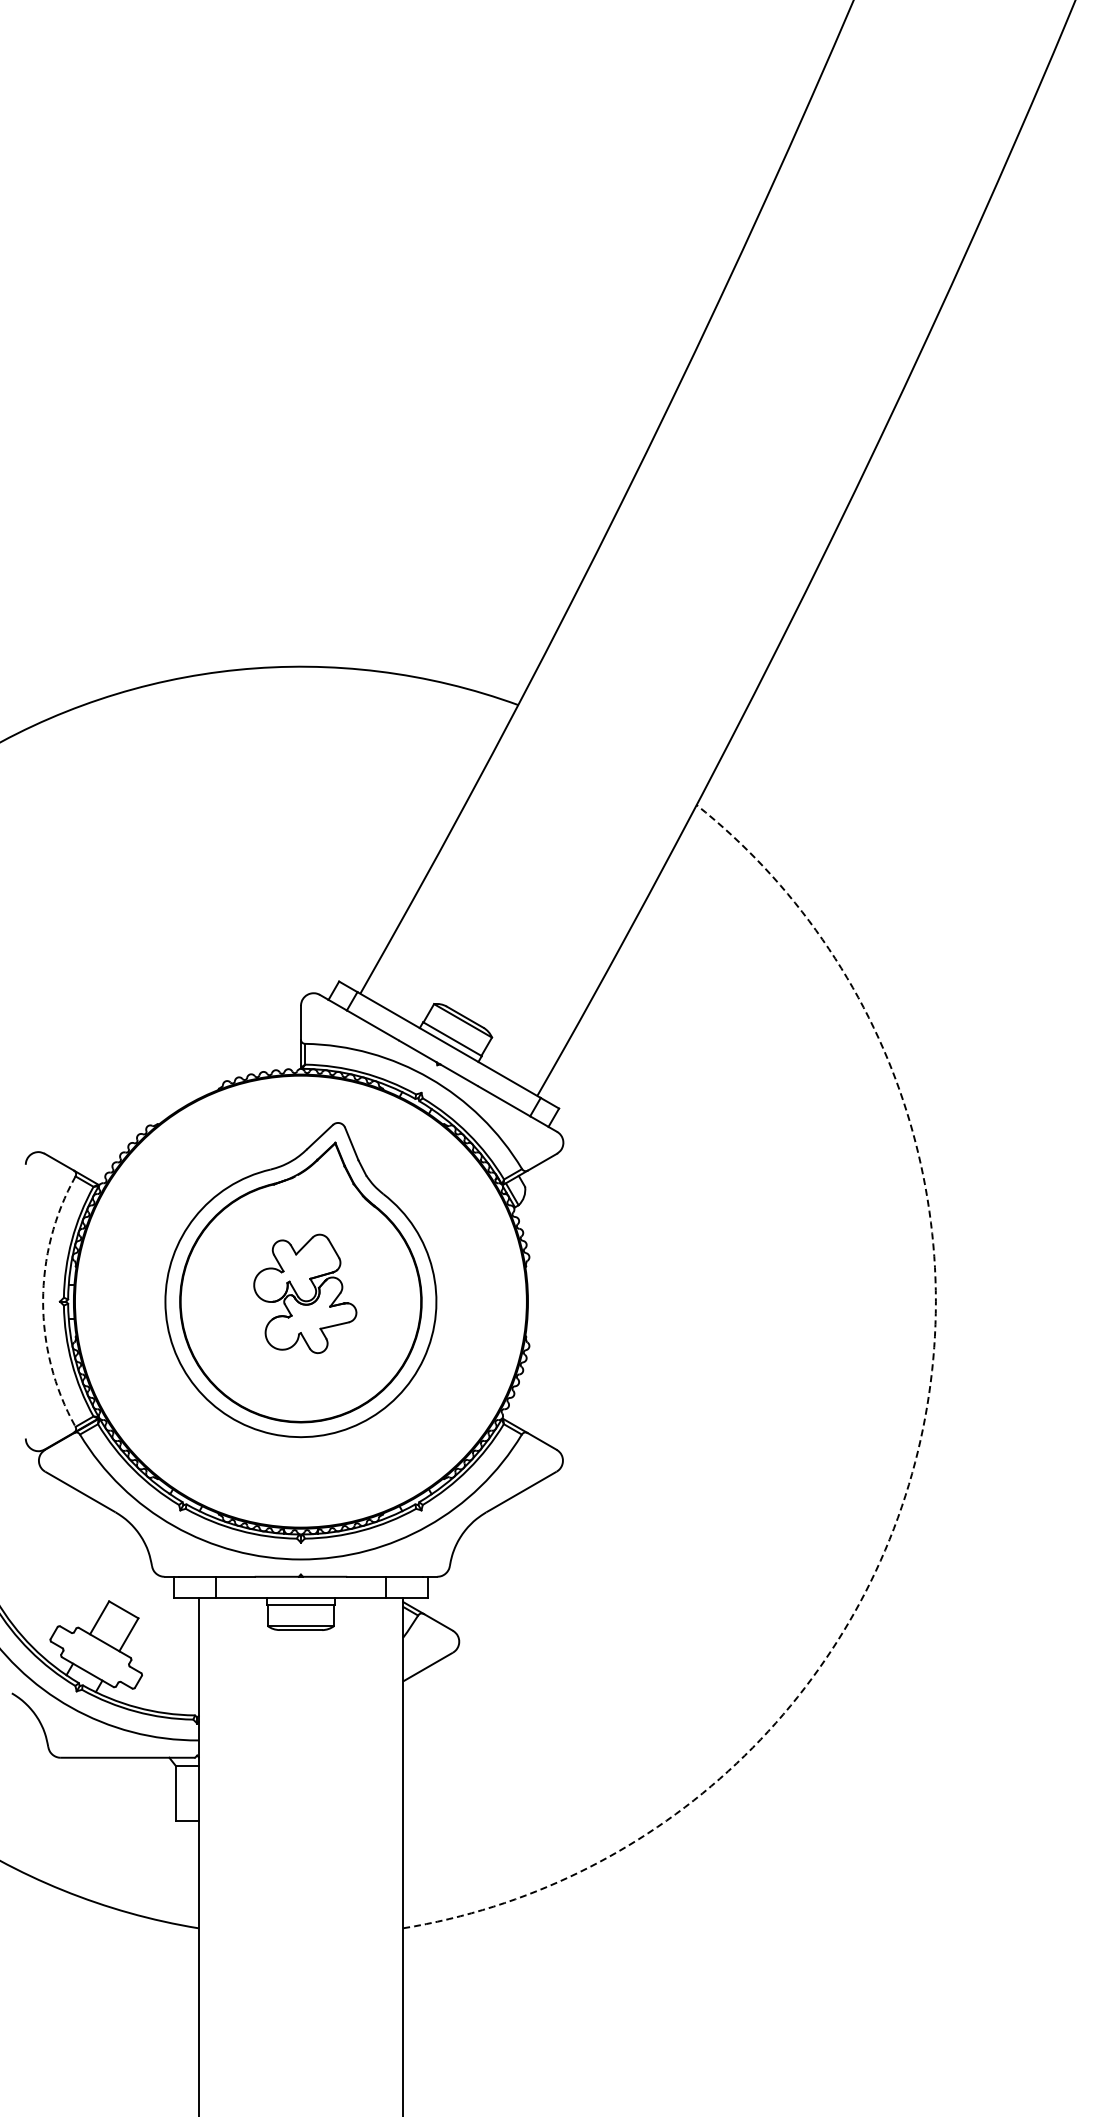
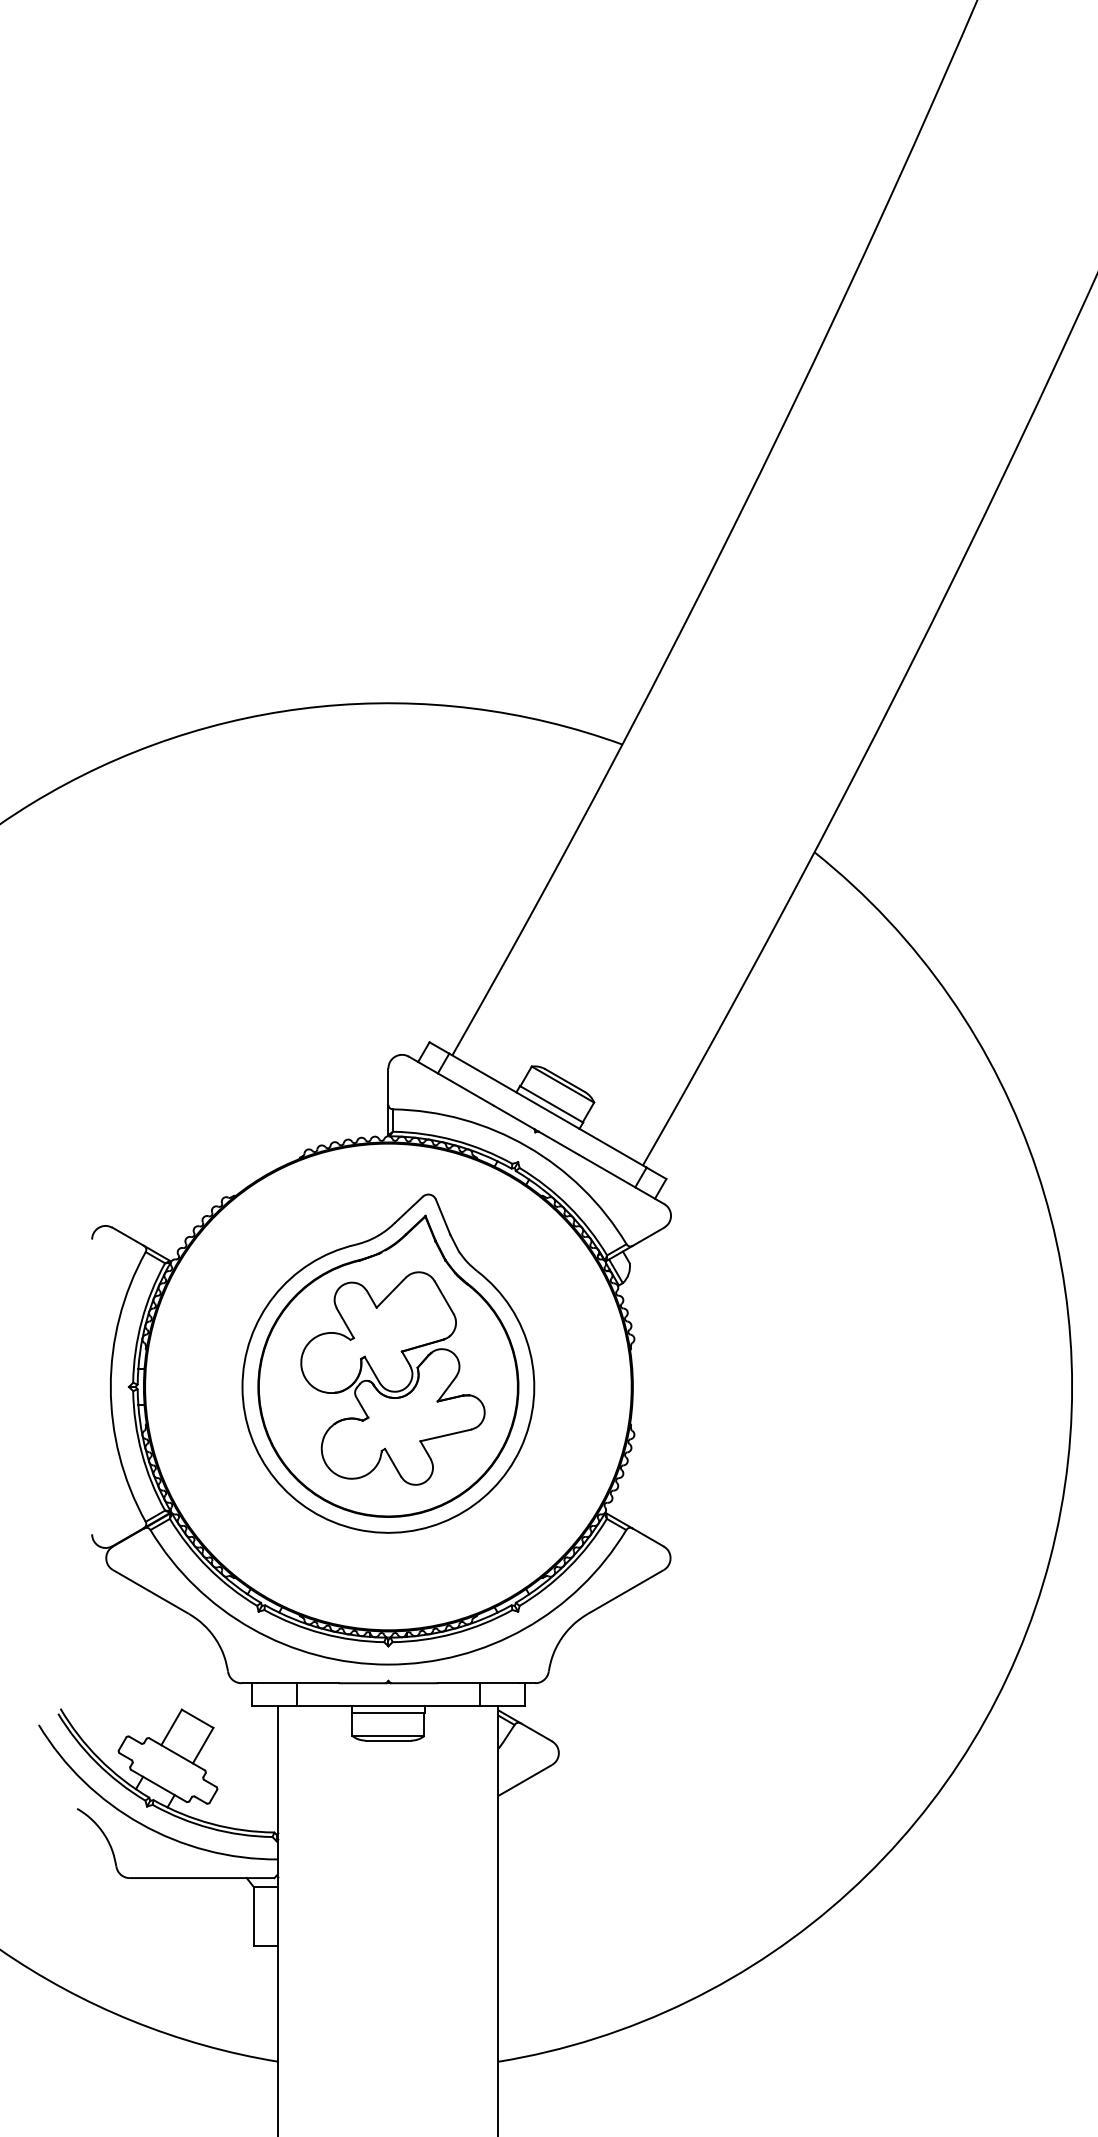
part: (305, 1293) -> (393, 1378), size x1.67
arc: (43, 1301) -> (111, 1386), dashed -> solid
arc: (915, 1462) -> (1050, 1560), dashed -> solid

